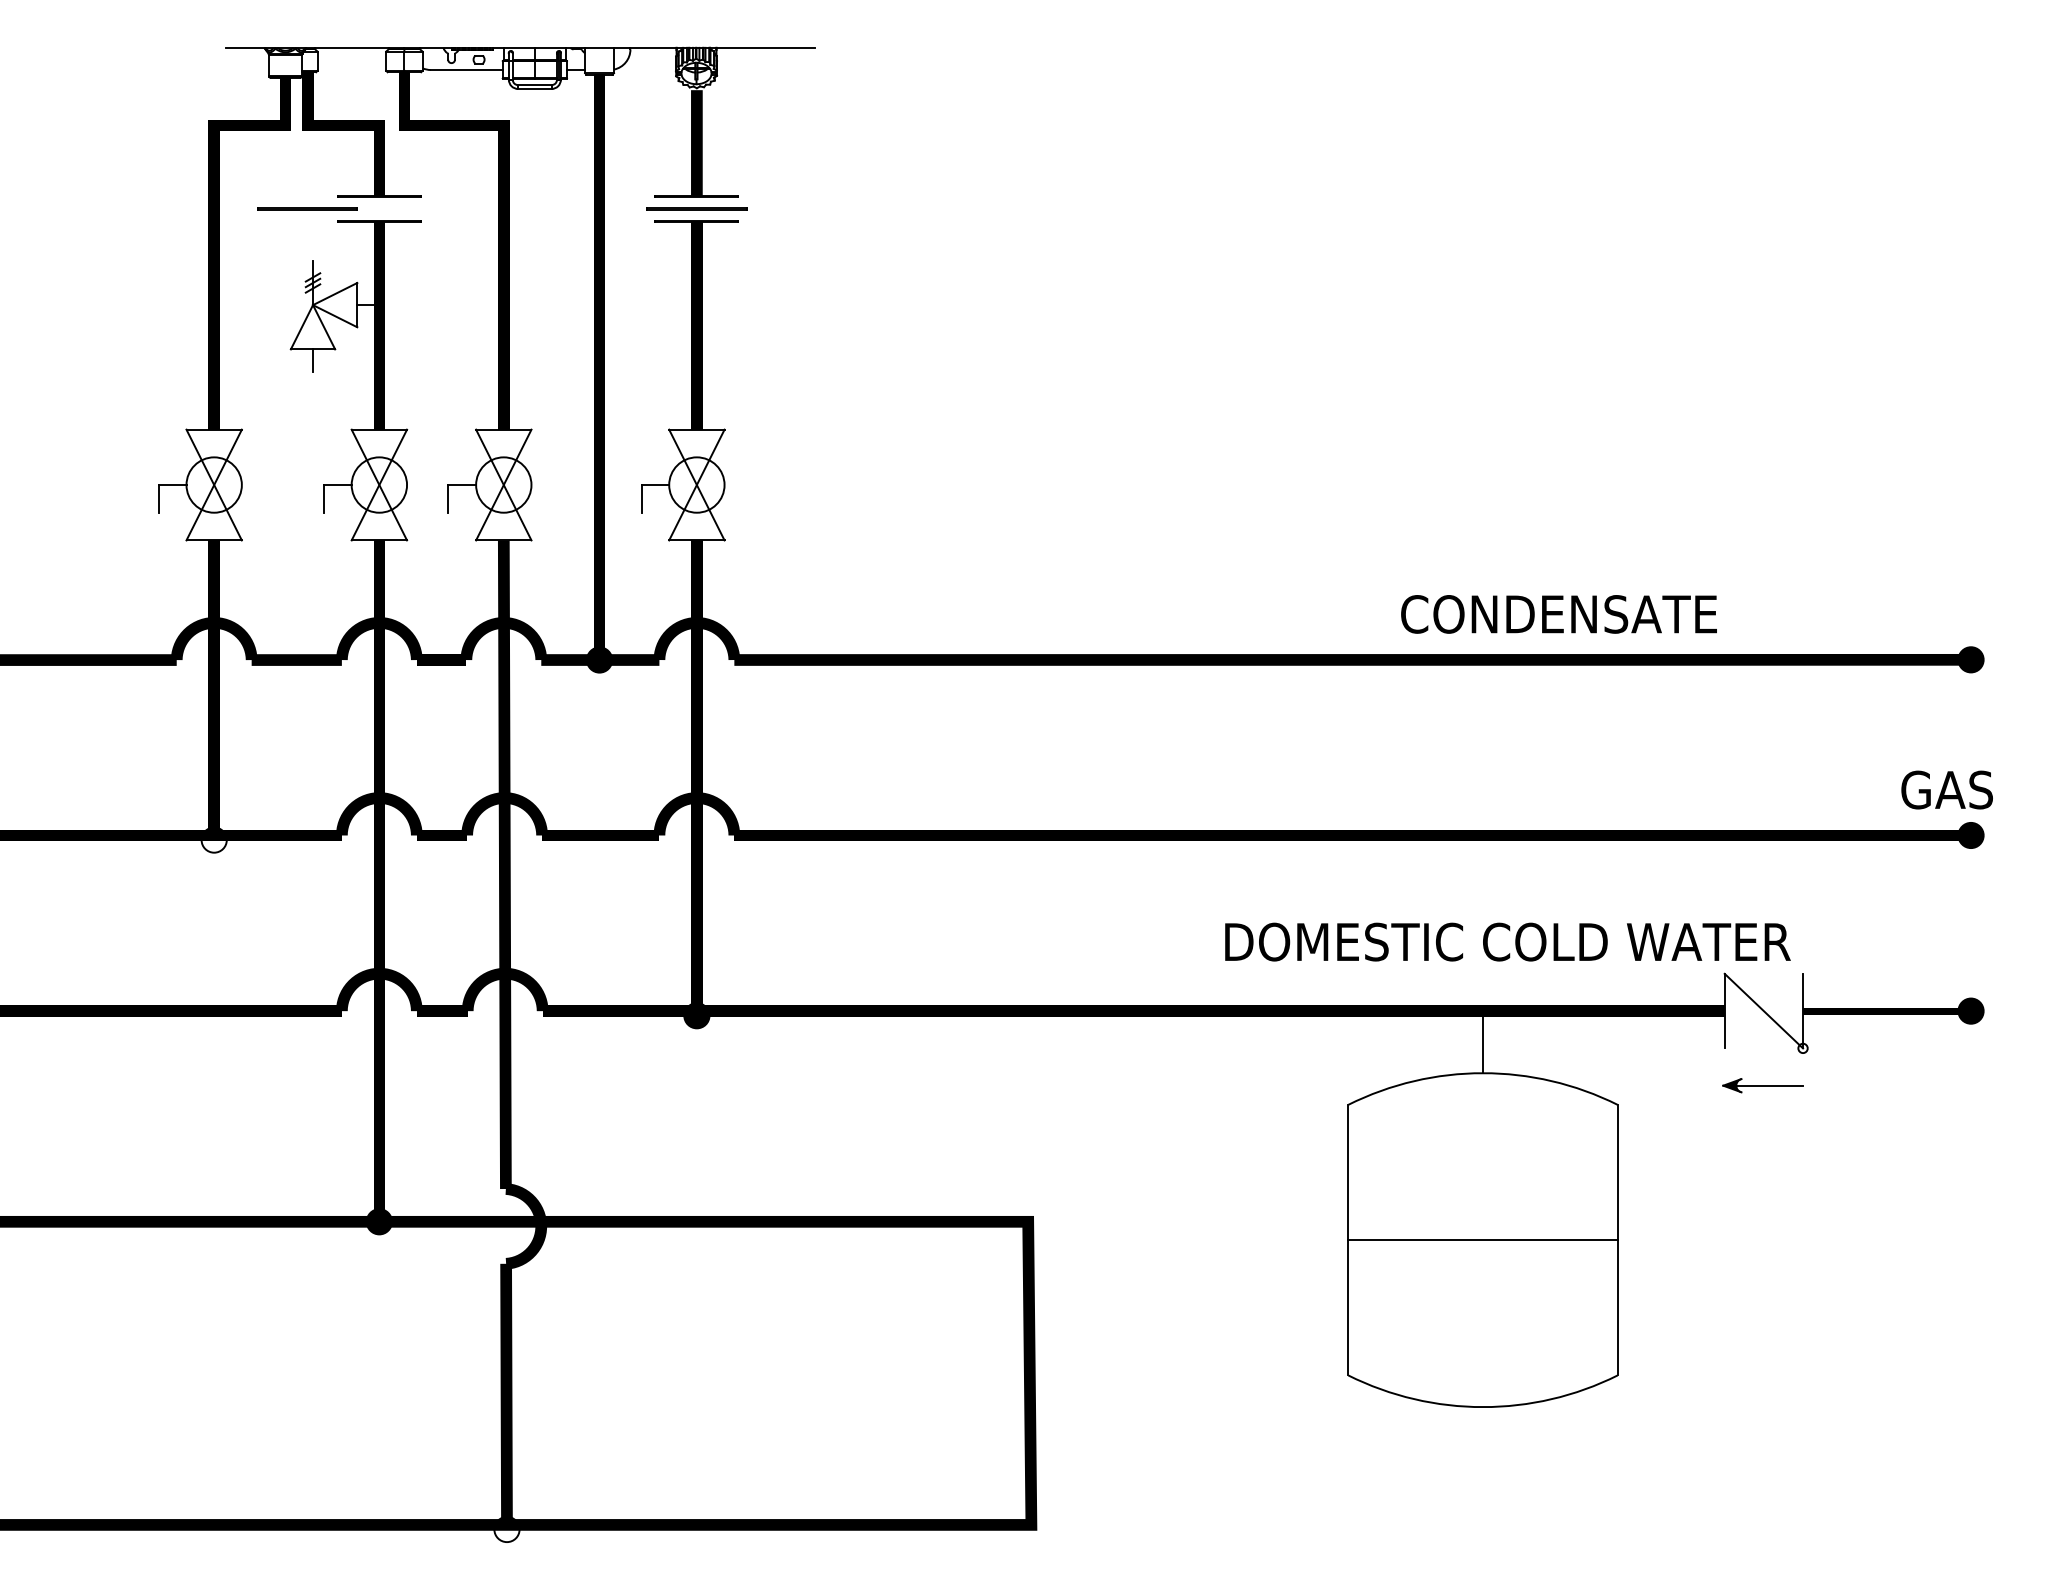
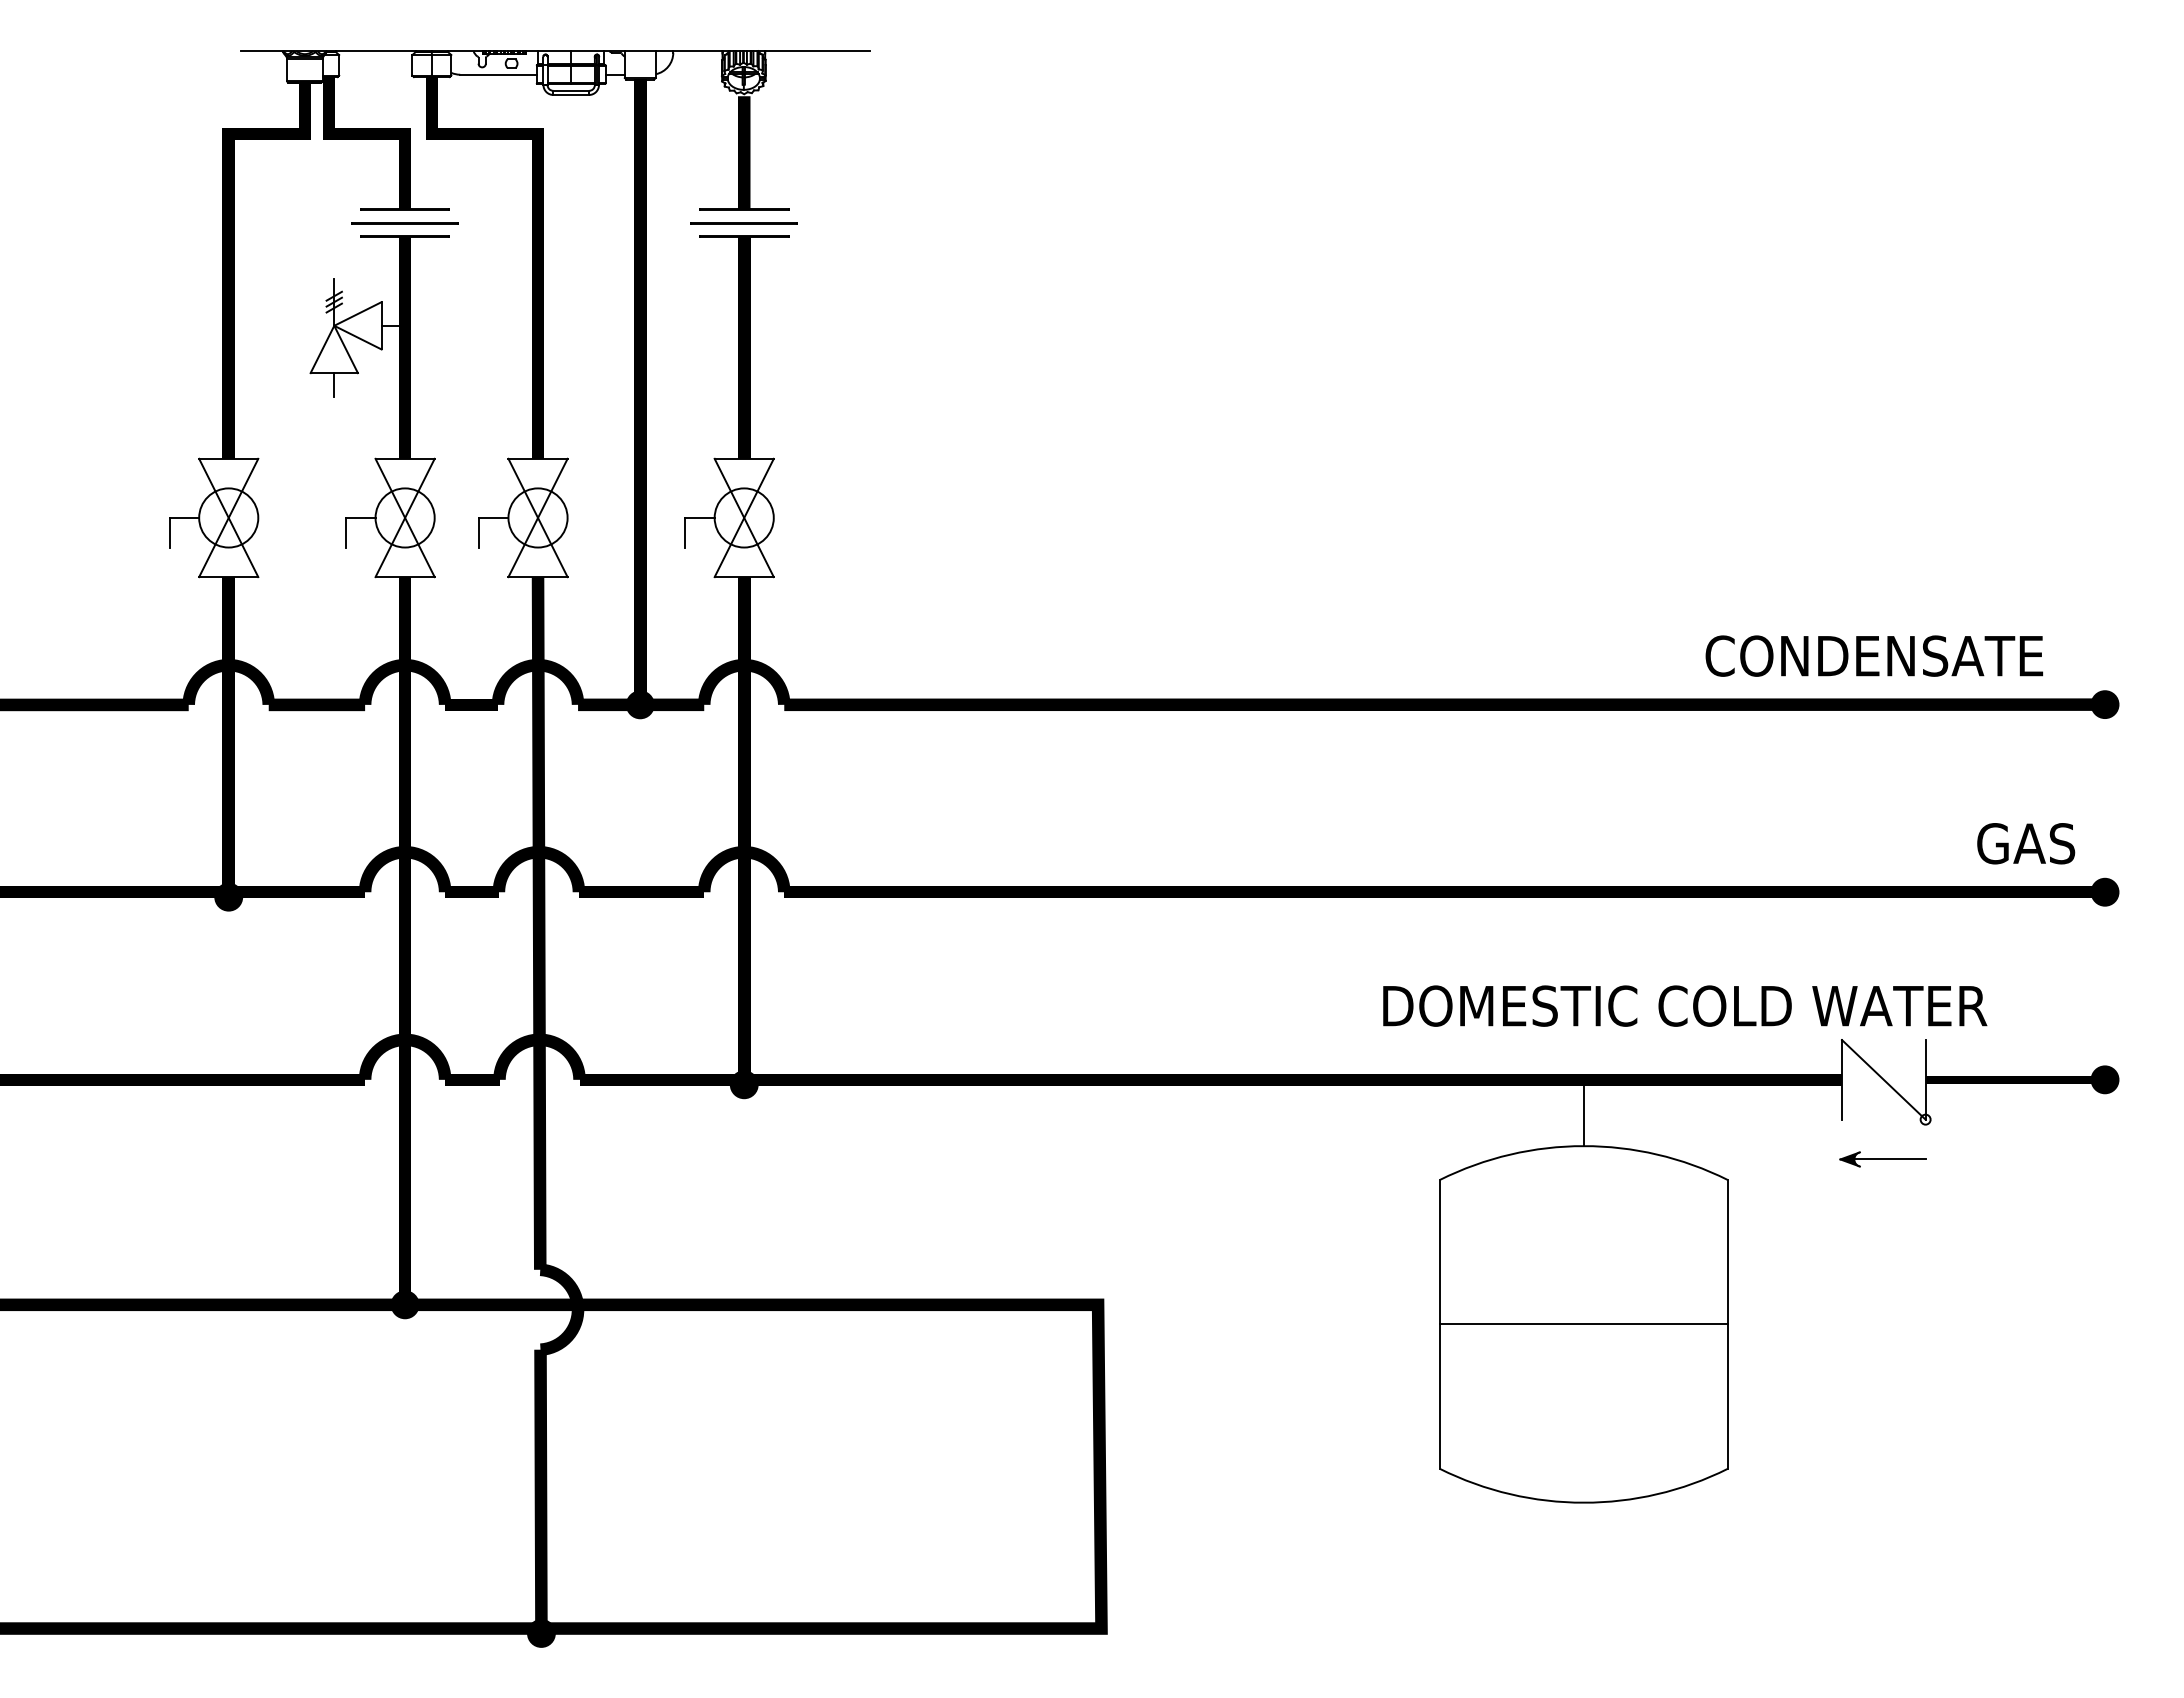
line: (307, 208) -> (405, 222), moved
text: (1558, 614) -> (1873, 656), moved
text: (1946, 789) -> (2025, 843), moved
fill: (213, 839) -> (227, 896), added
text: (1507, 941) -> (1684, 1005), moved
fill: (506, 1529) -> (540, 1633), added

